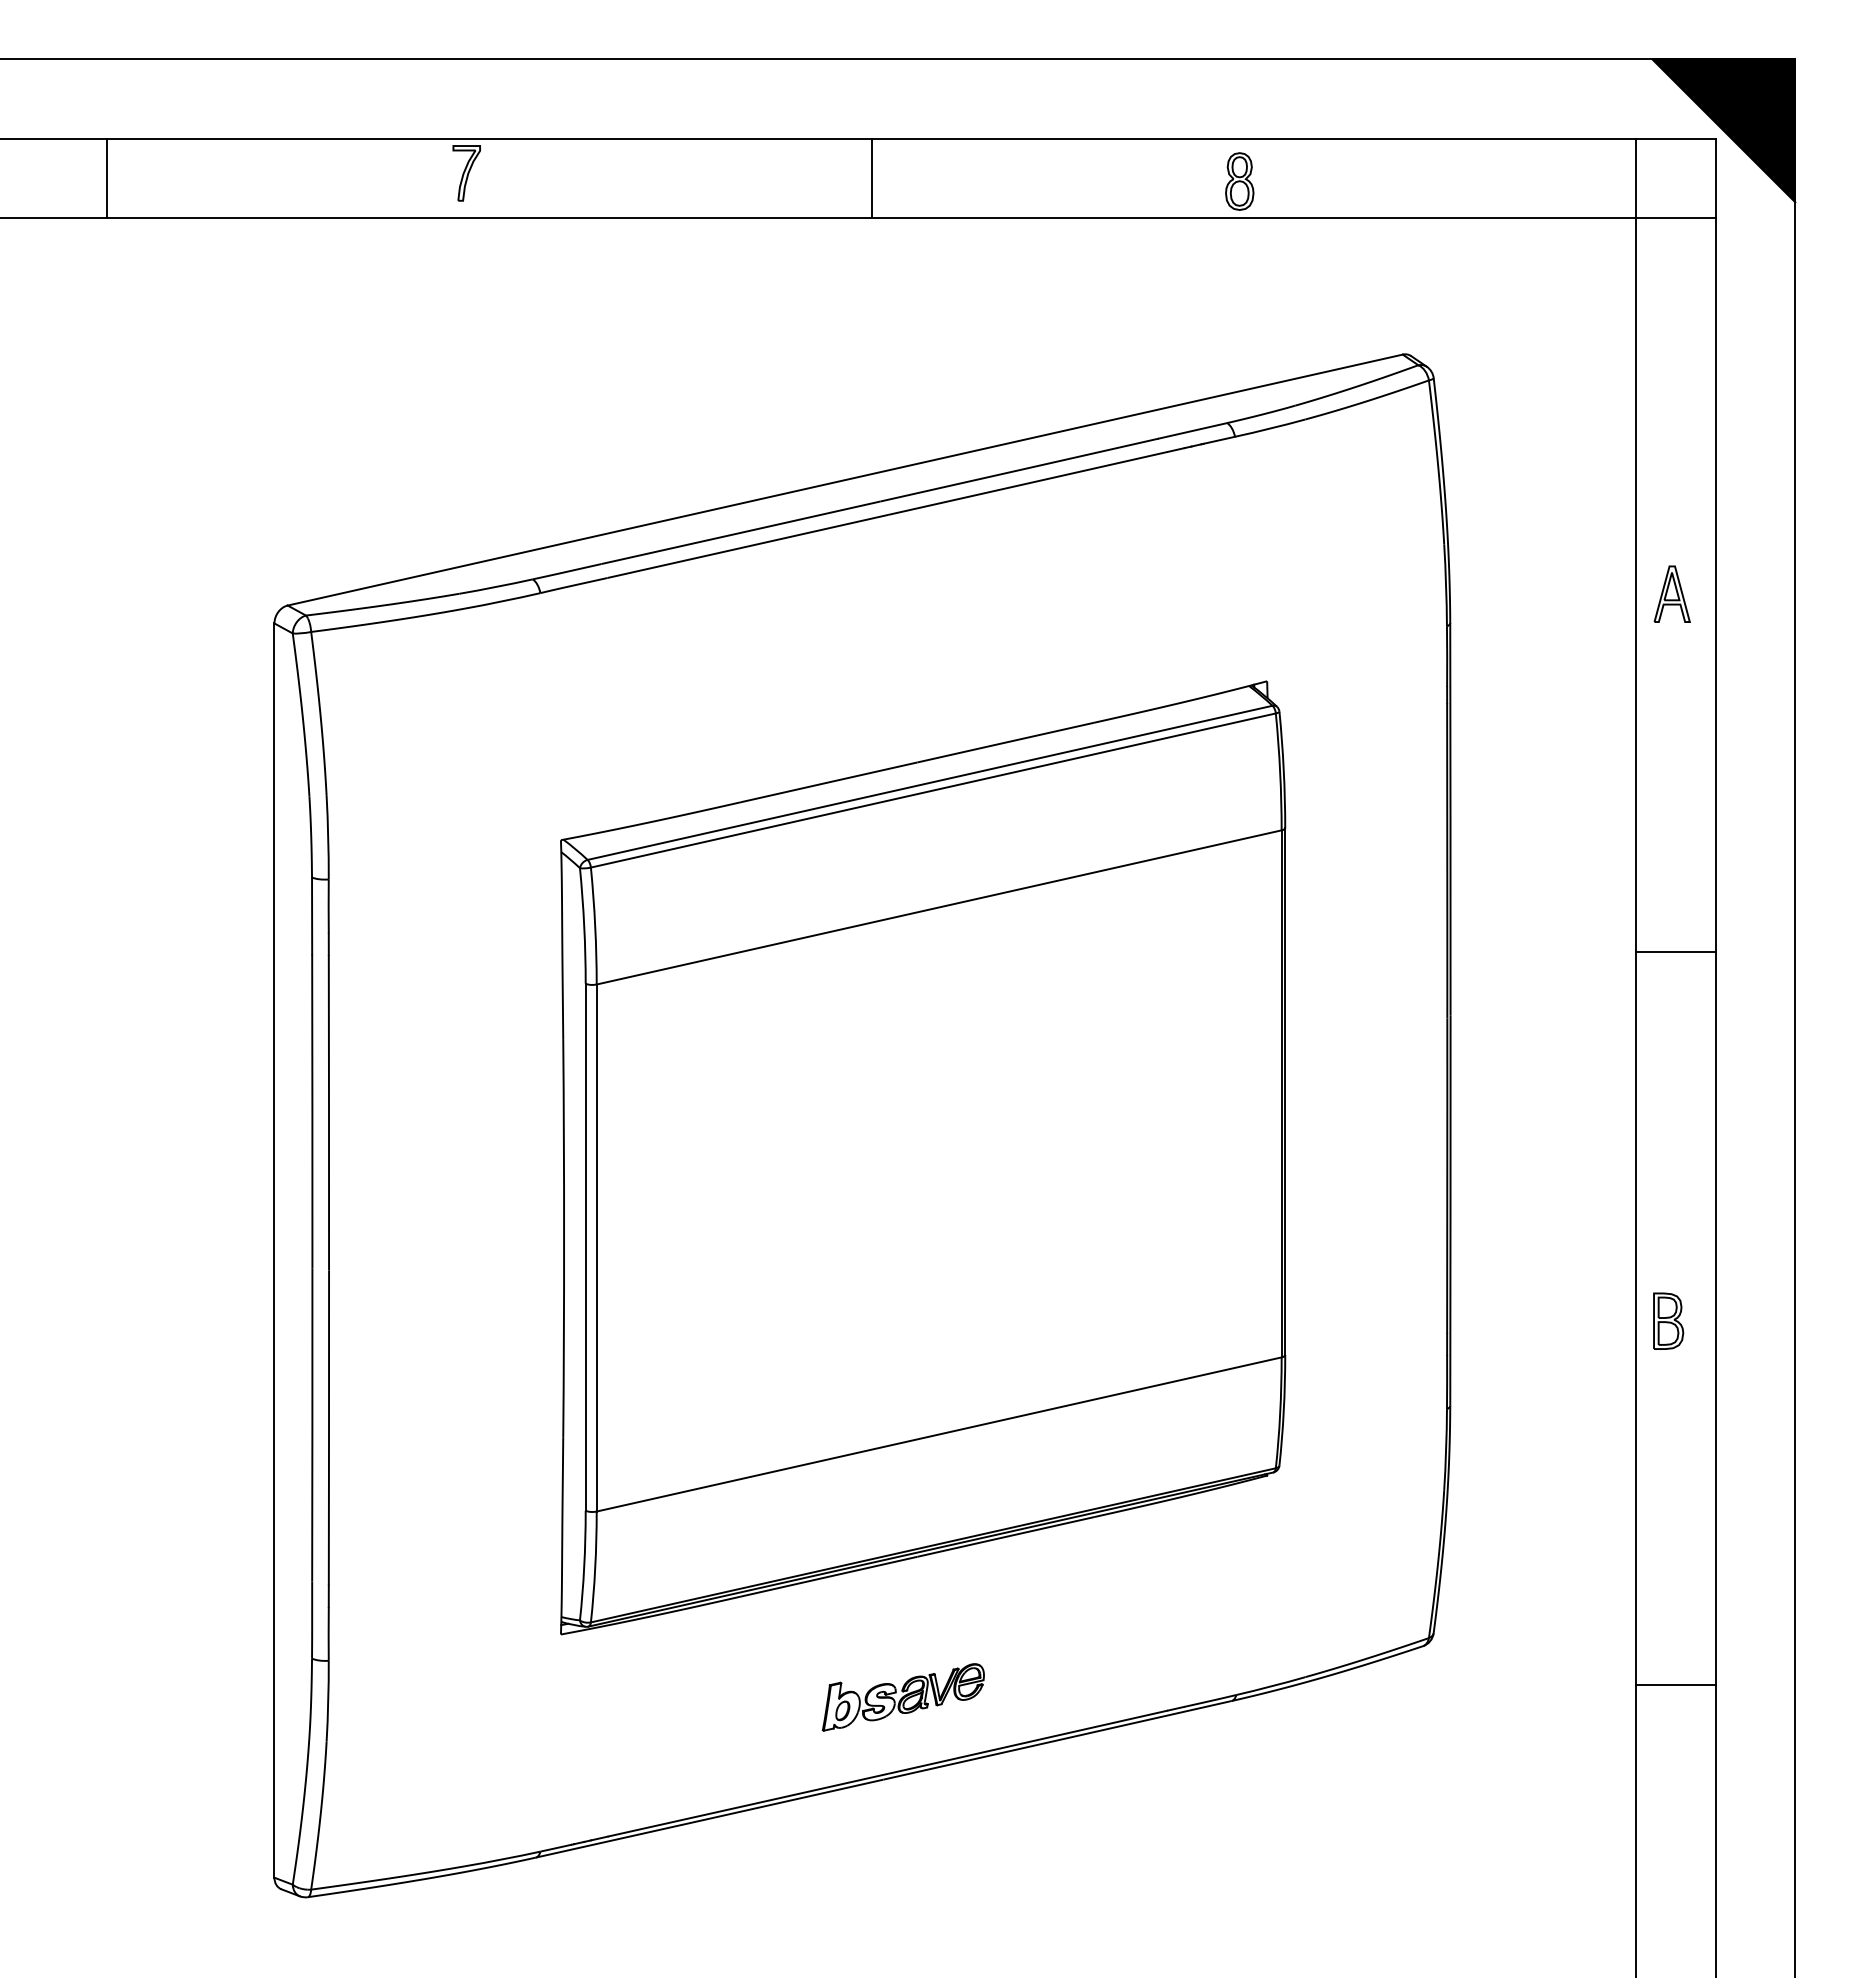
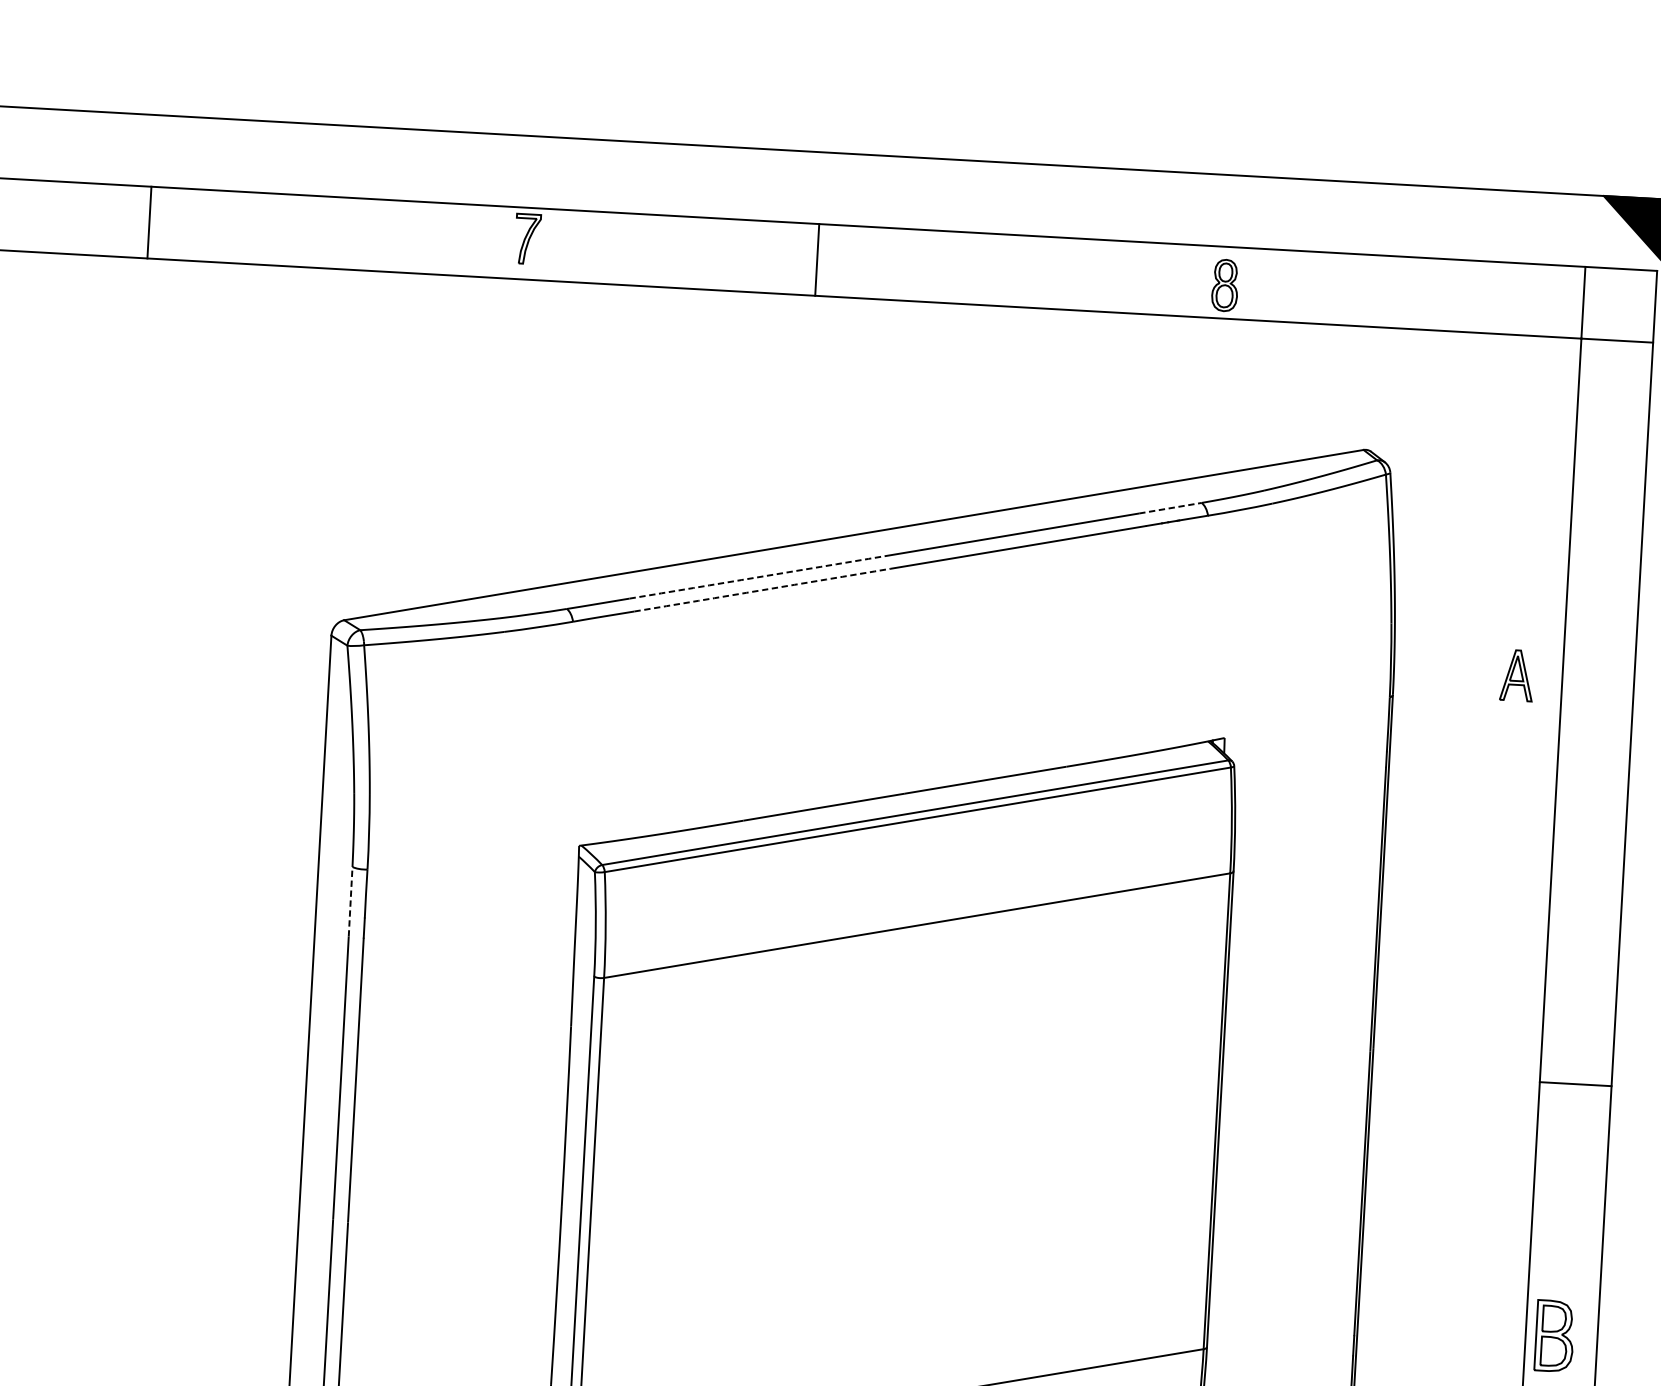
line: (107, 178) -> (149, 222), moved
line: (871, 178) -> (817, 259), moved
line: (1193, 430) -> (1170, 507), solid -> dashed
arc: (740, 532) -> (756, 577), solid -> dashed
arc: (747, 546) -> (762, 590), solid -> dashed
part: (1671, 593) -> (1516, 674), moved
line: (312, 916) -> (350, 902), solid -> dashed
line: (1675, 951) -> (1575, 1083), moved
part: (1668, 1320) -> (1554, 1335), size x1.4

